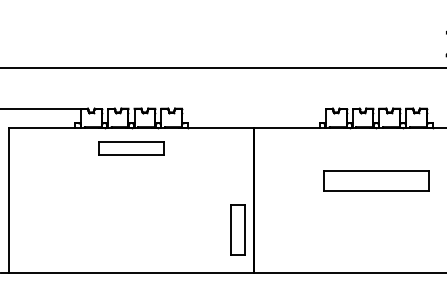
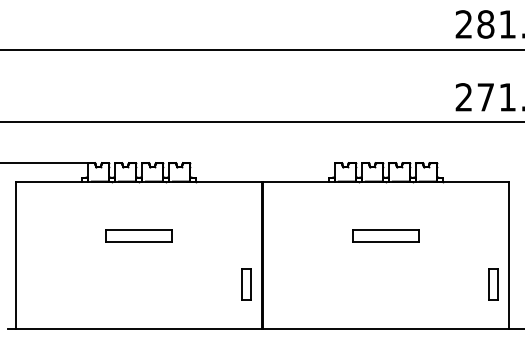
part: (130, 147) -> (138, 235), moved
part: (376, 180) -> (385, 235), size x0.62
part: (238, 229) -> (246, 284), size x0.62

